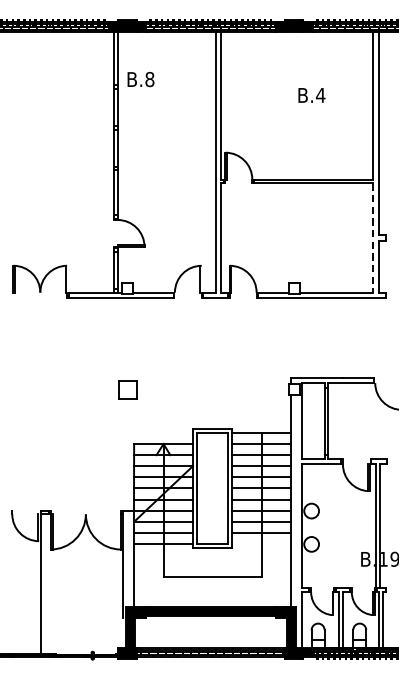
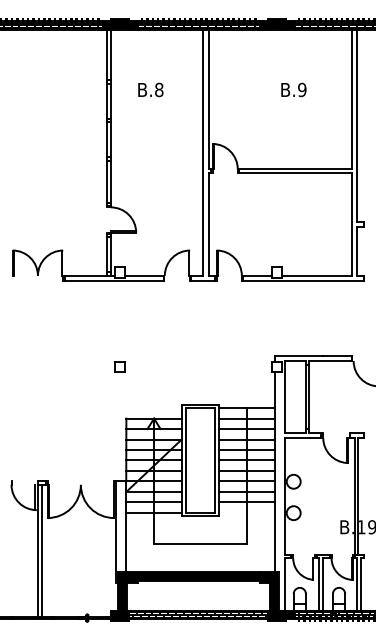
text: (140, 79) -> (150, 89), moved
text: (319, 94) -> (301, 89), B.4 -> B.9
line: (374, 238) -> (352, 224), dashed -> solid
part: (126, 388) -> (119, 366), size x0.62
line: (44, 583) -> (41, 550), added

